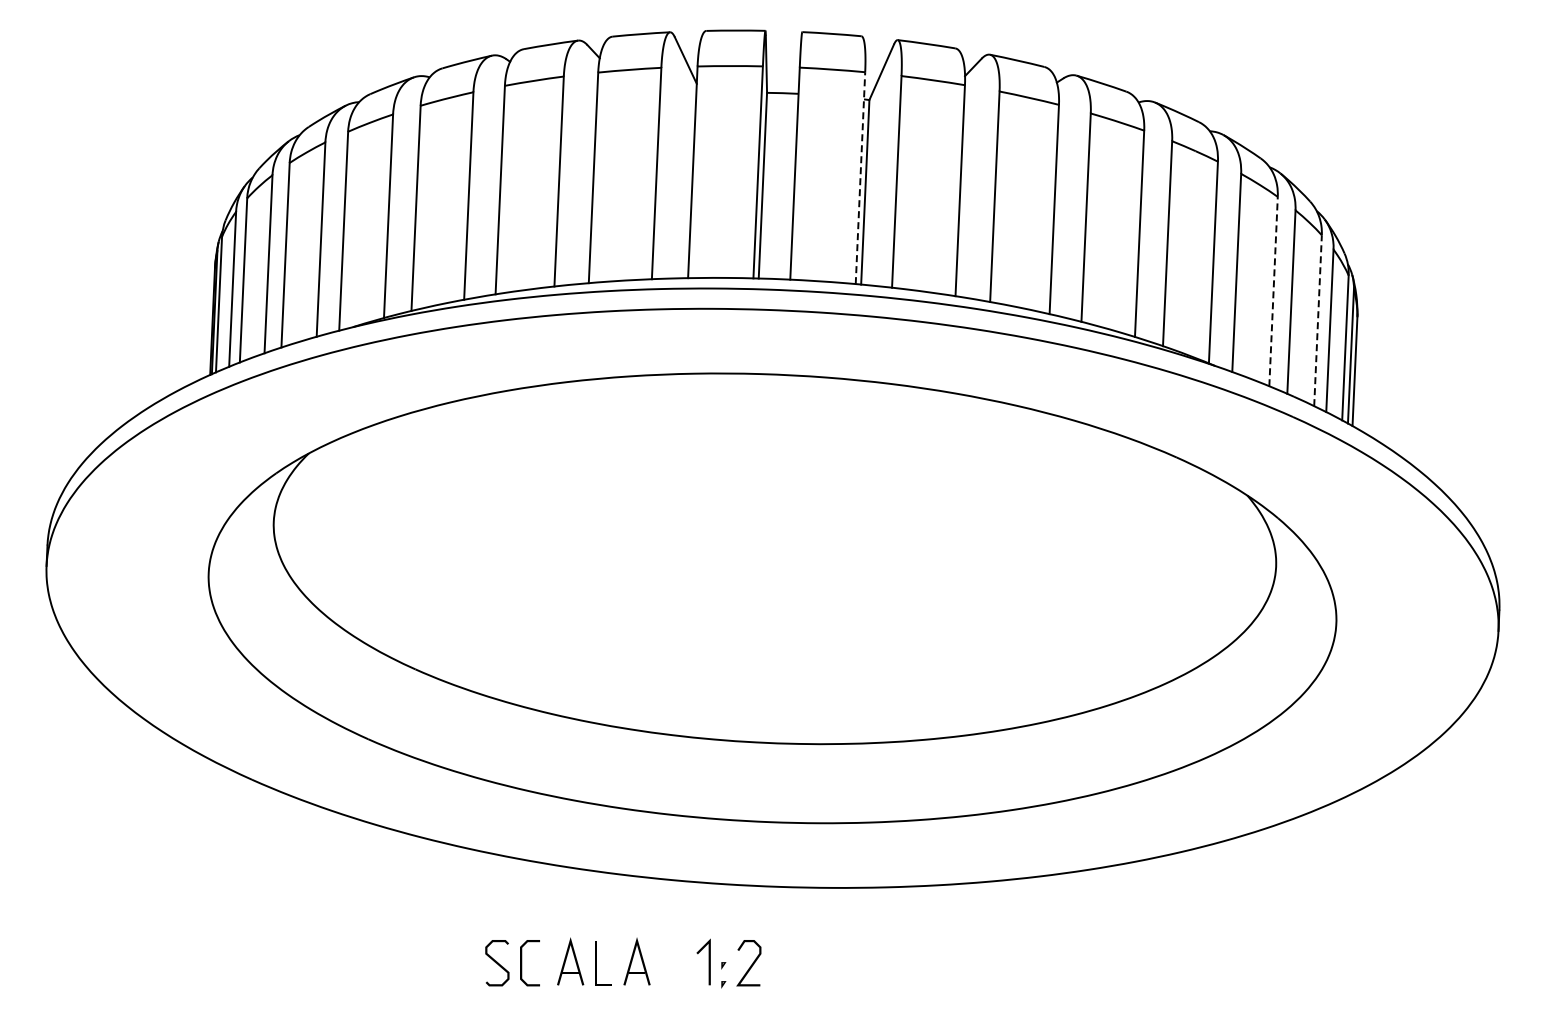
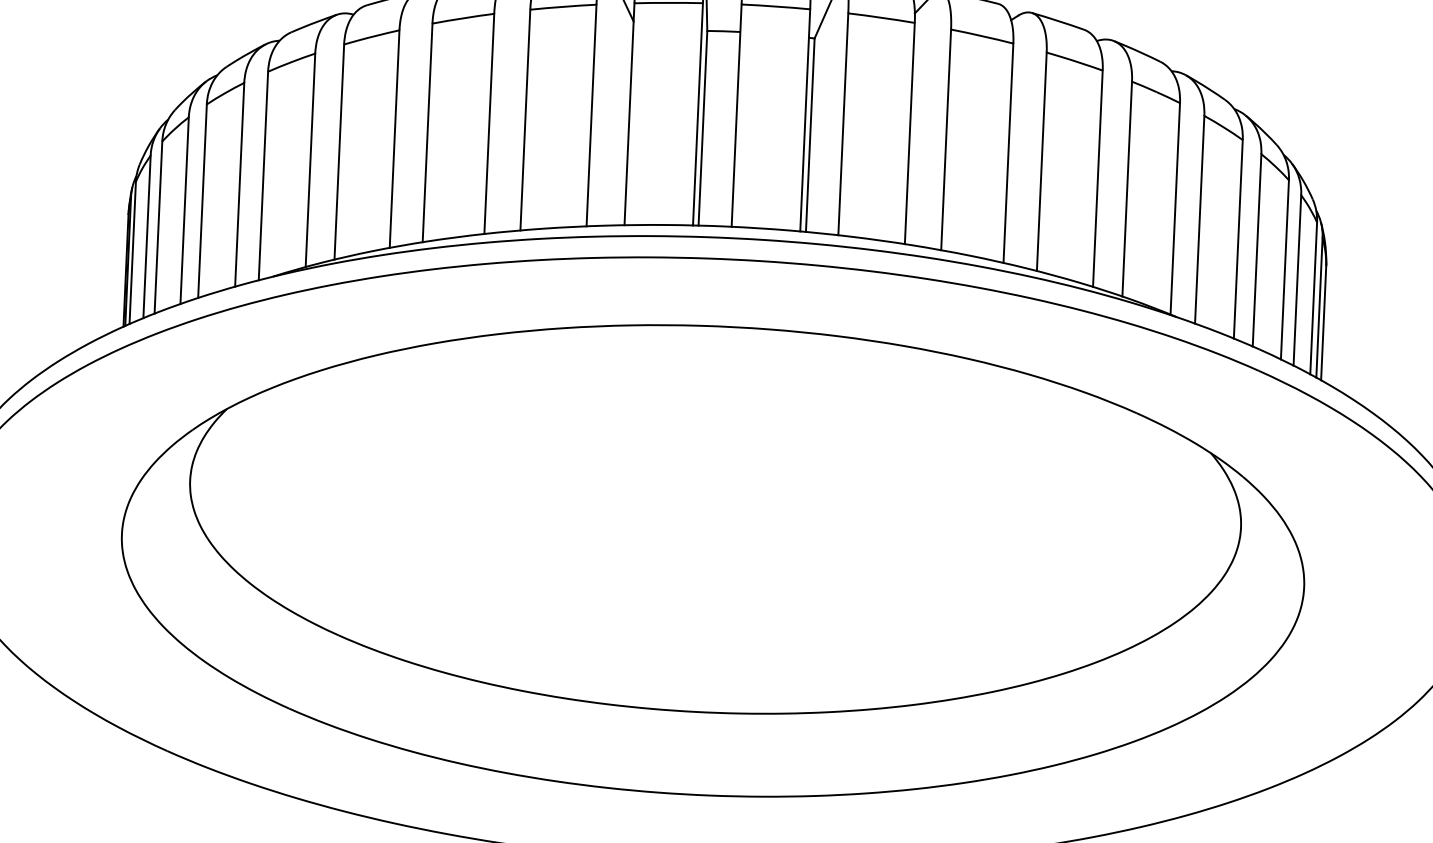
line: (860, 177) -> (805, 119), dashed -> solid
line: (1273, 291) -> (1238, 239), dashed -> solid
line: (1318, 320) -> (1285, 269), dashed -> solid

